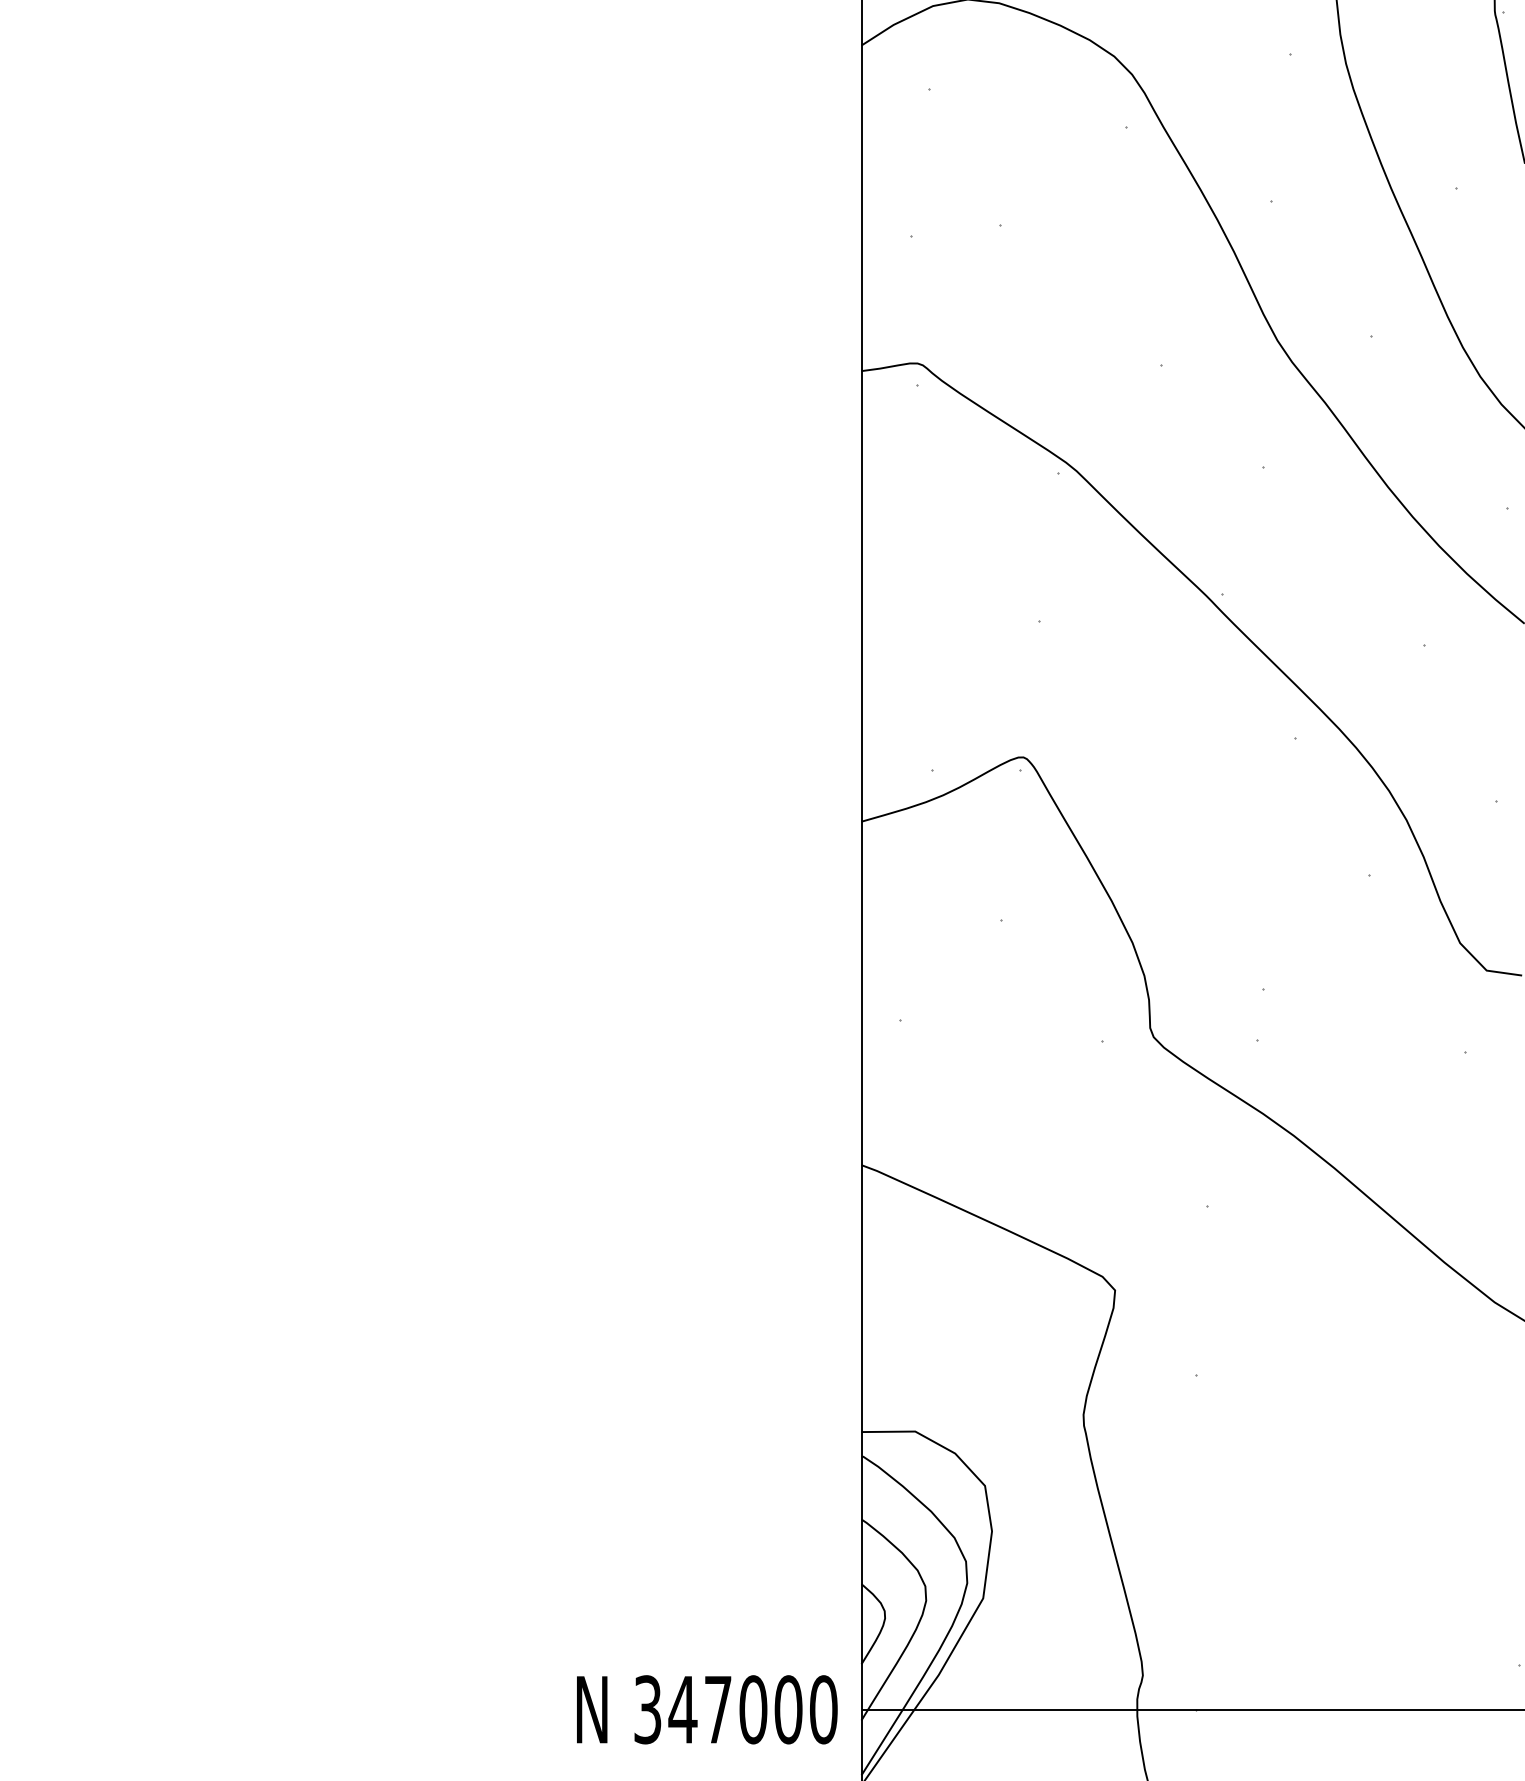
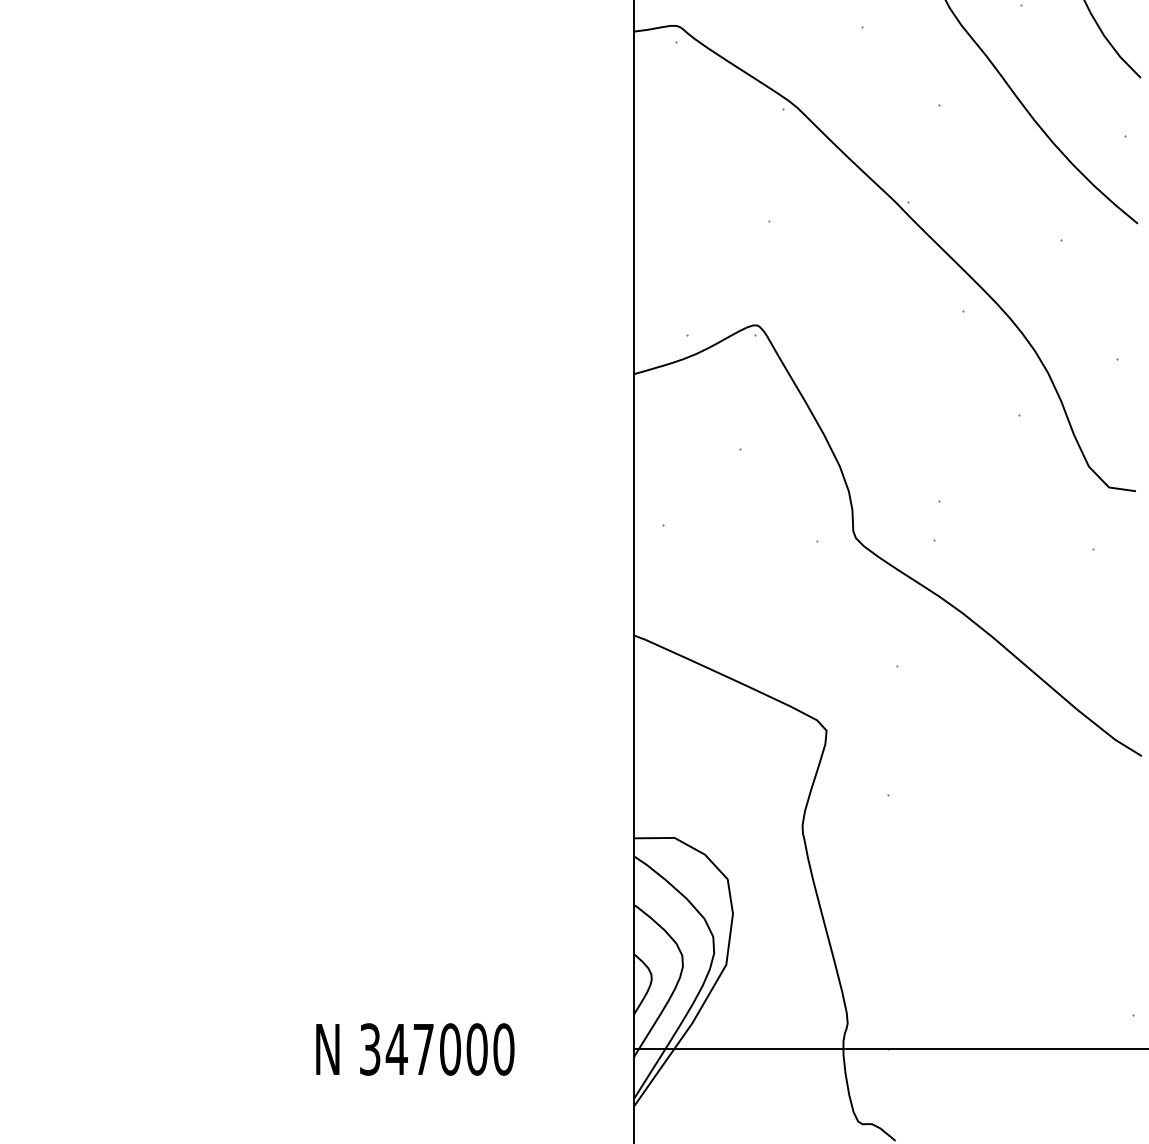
text: (707, 1709) -> (415, 1049), moved

